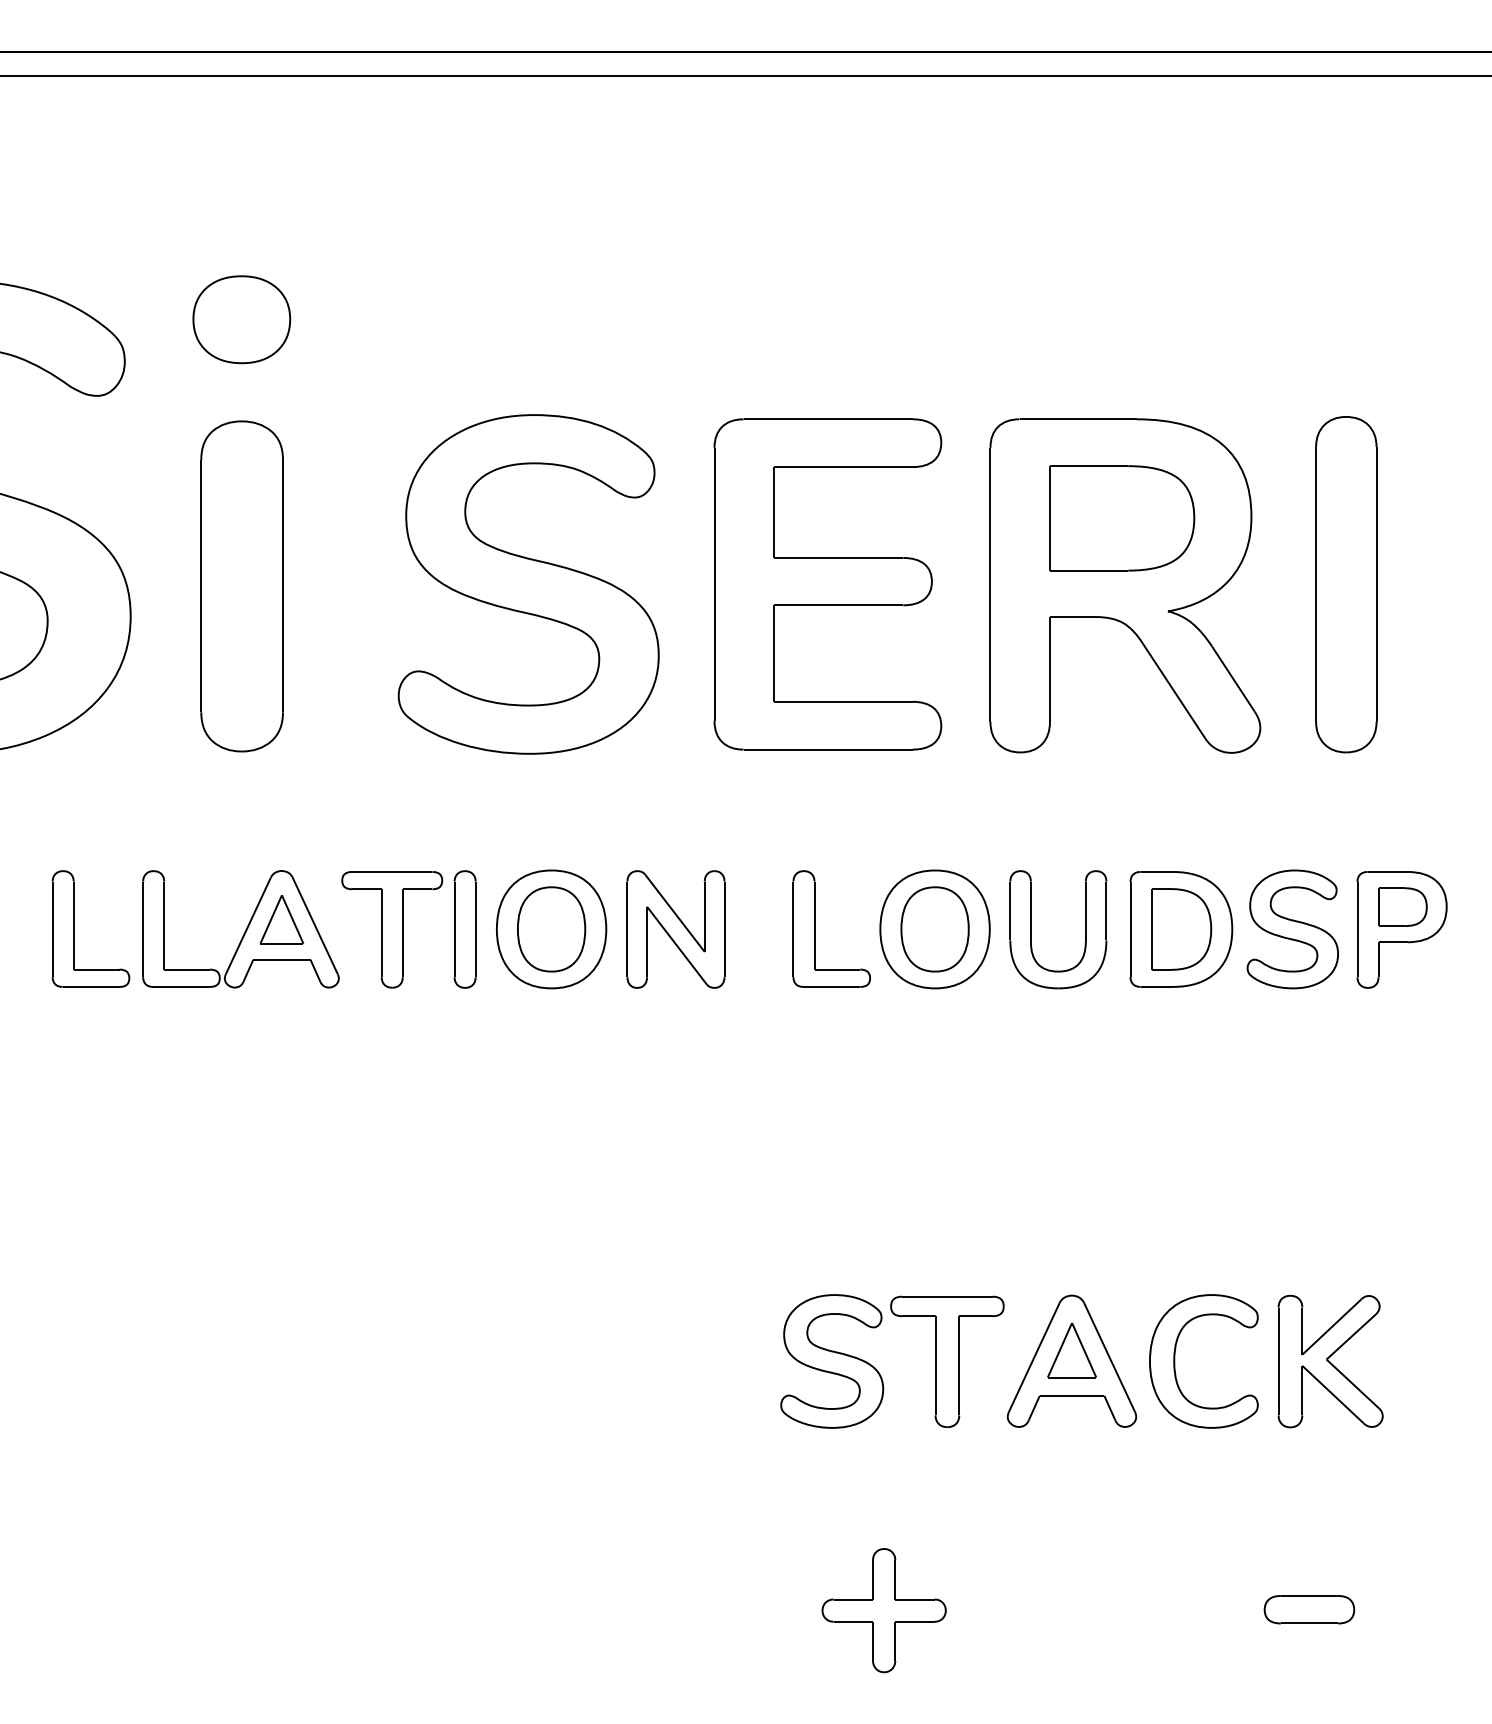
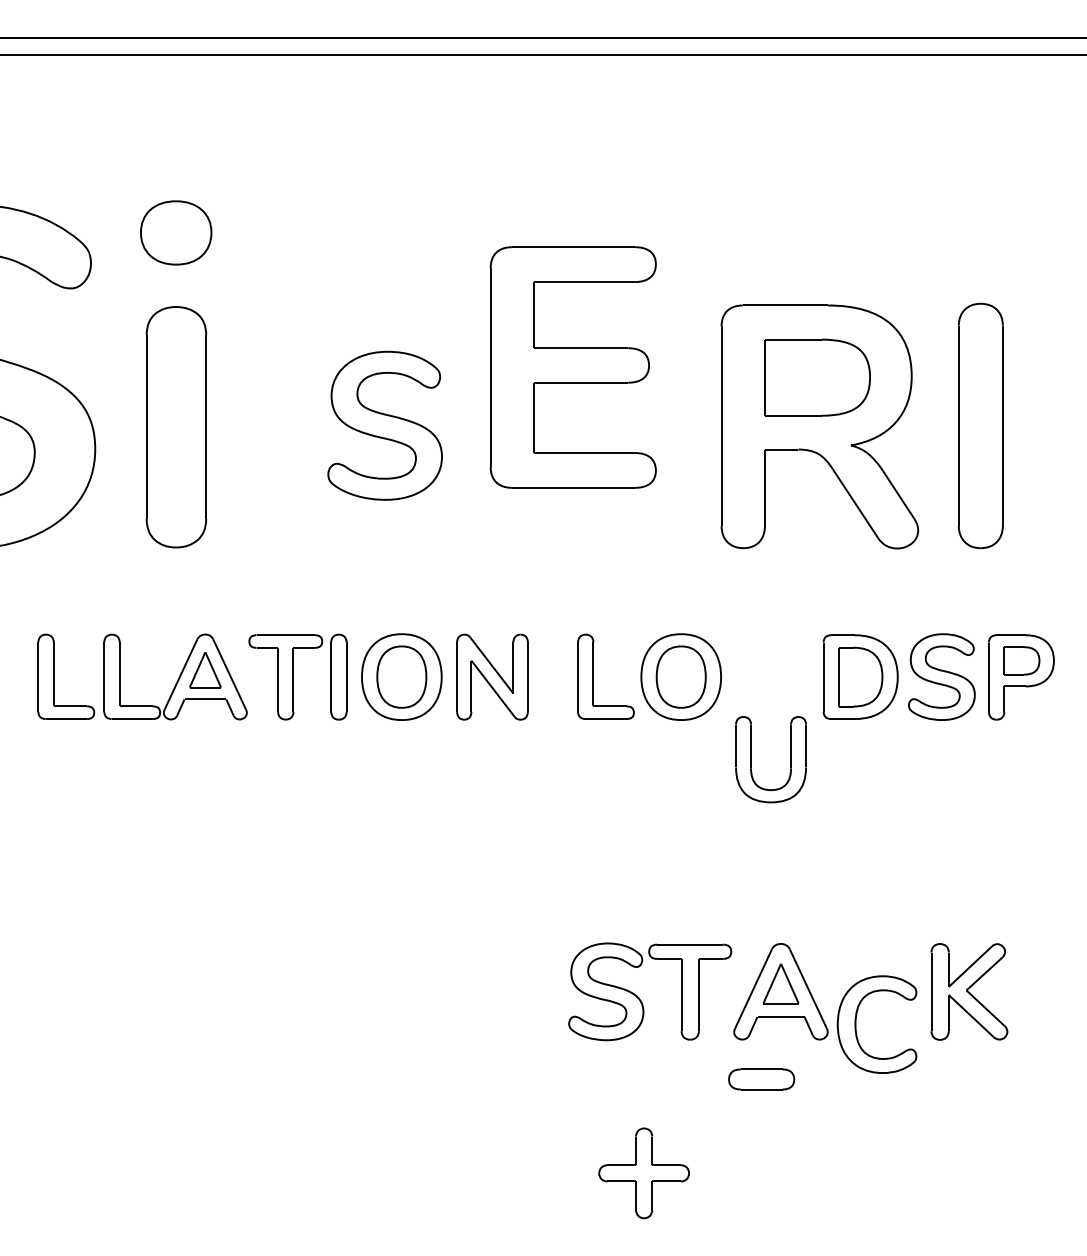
part: (528, 584) -> (385, 425), size x0.6
part: (827, 584) -> (573, 367), moved
part: (1031, 929) -> (751, 759), moved
part: (1175, 1361) -> (856, 1024), moved
part: (1309, 1609) -> (761, 1079), moved

